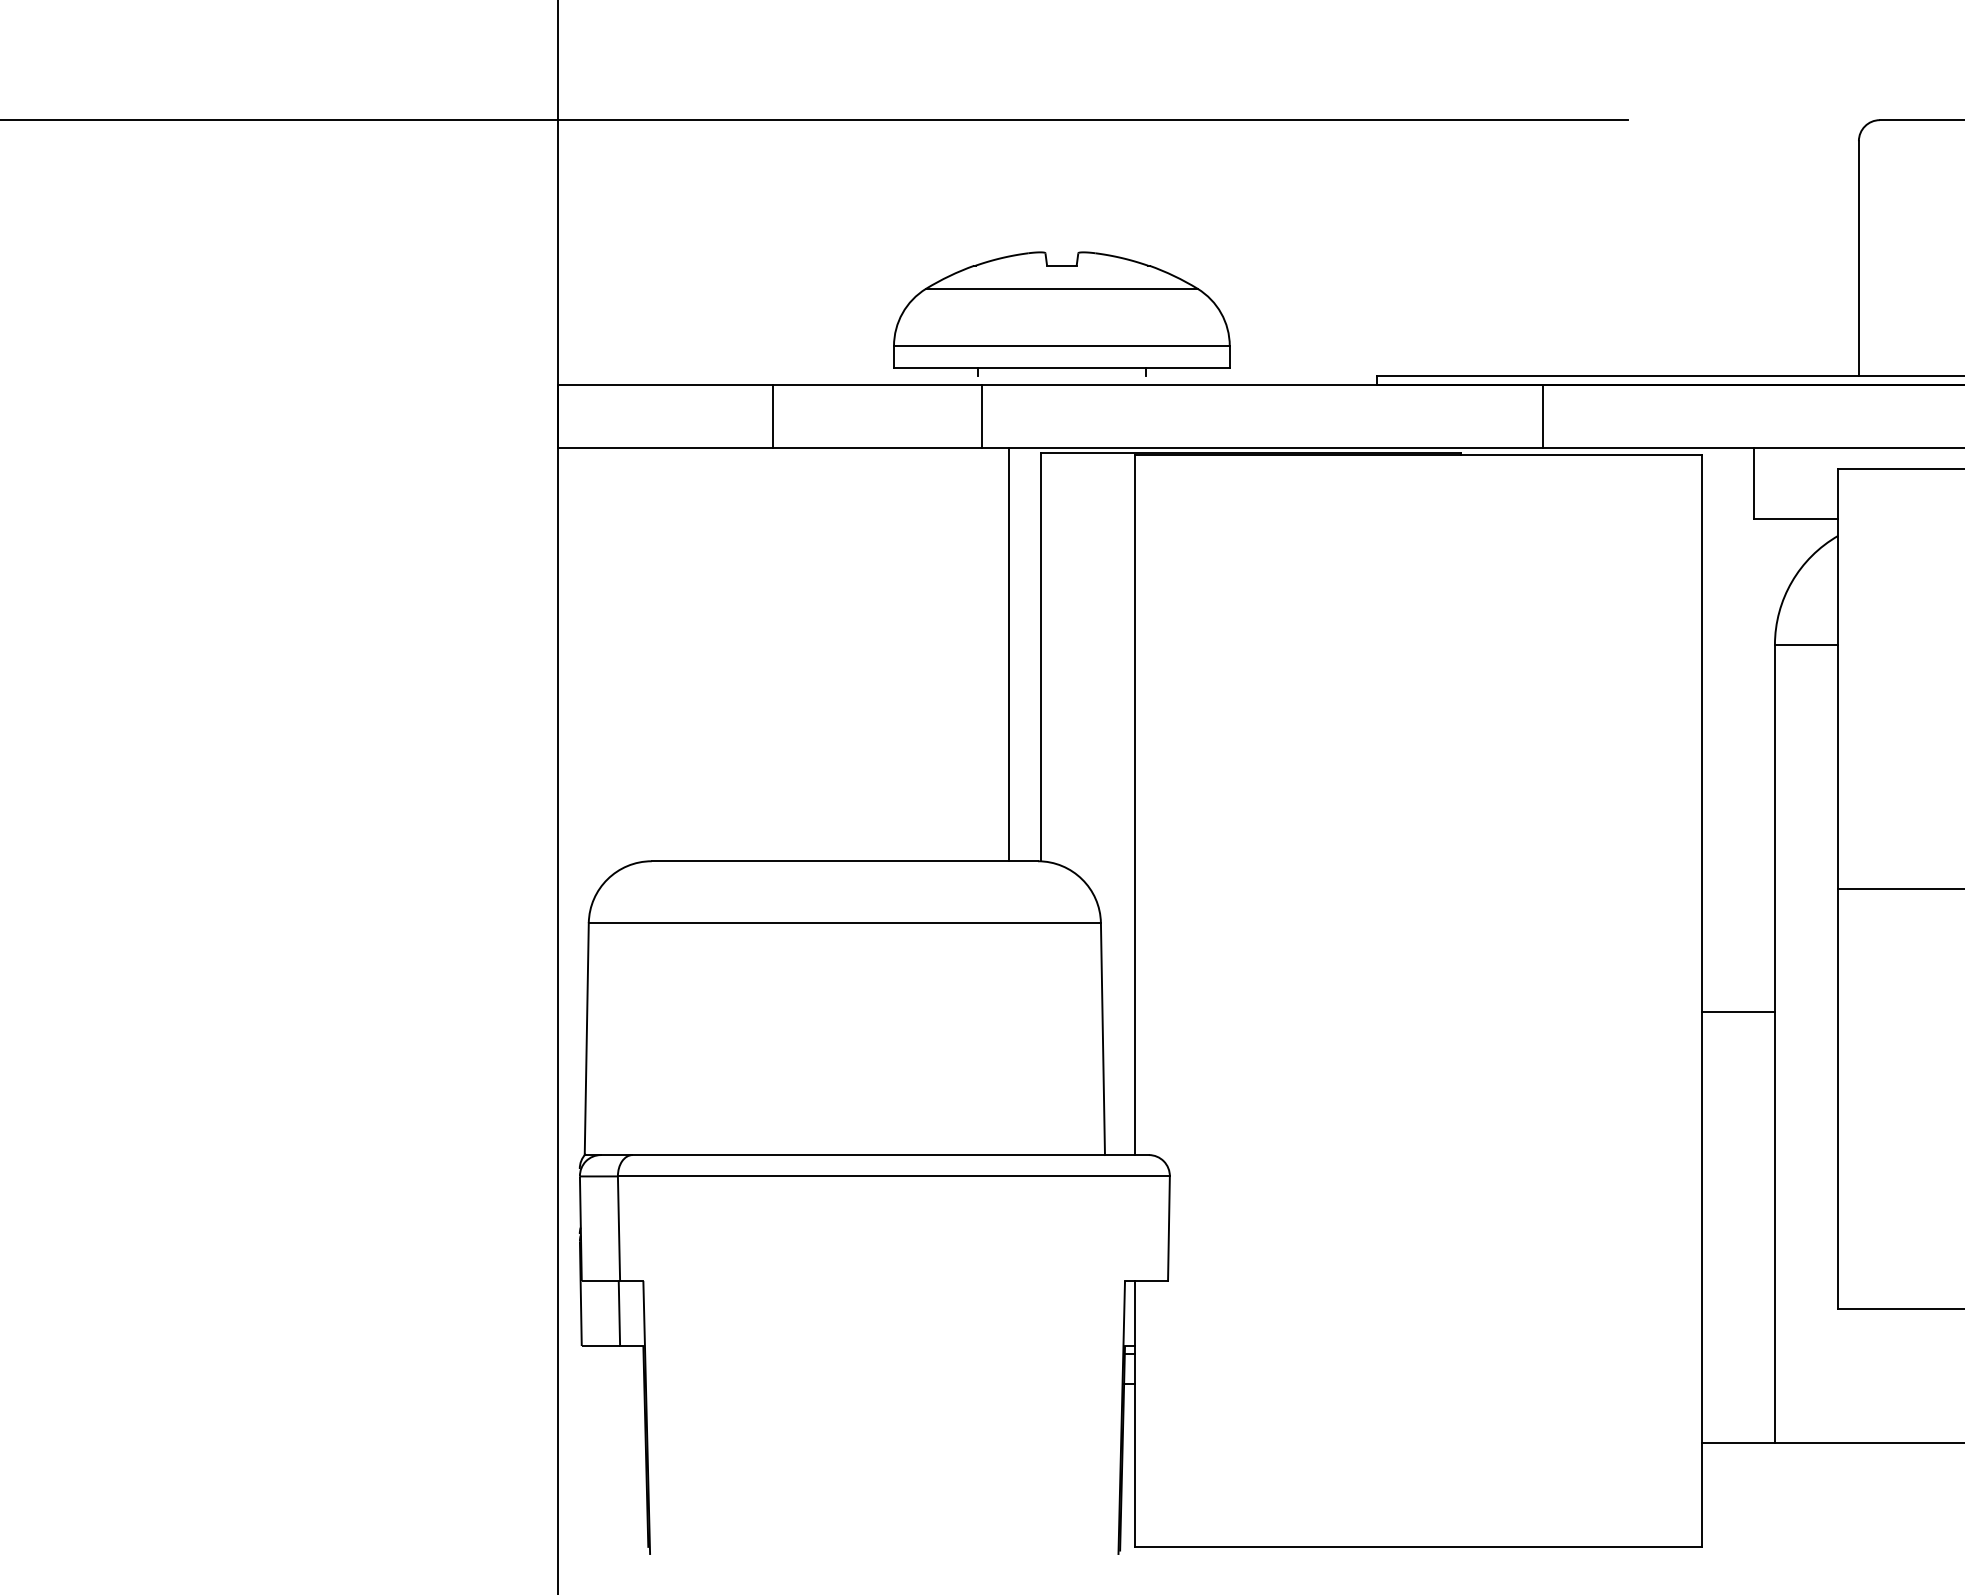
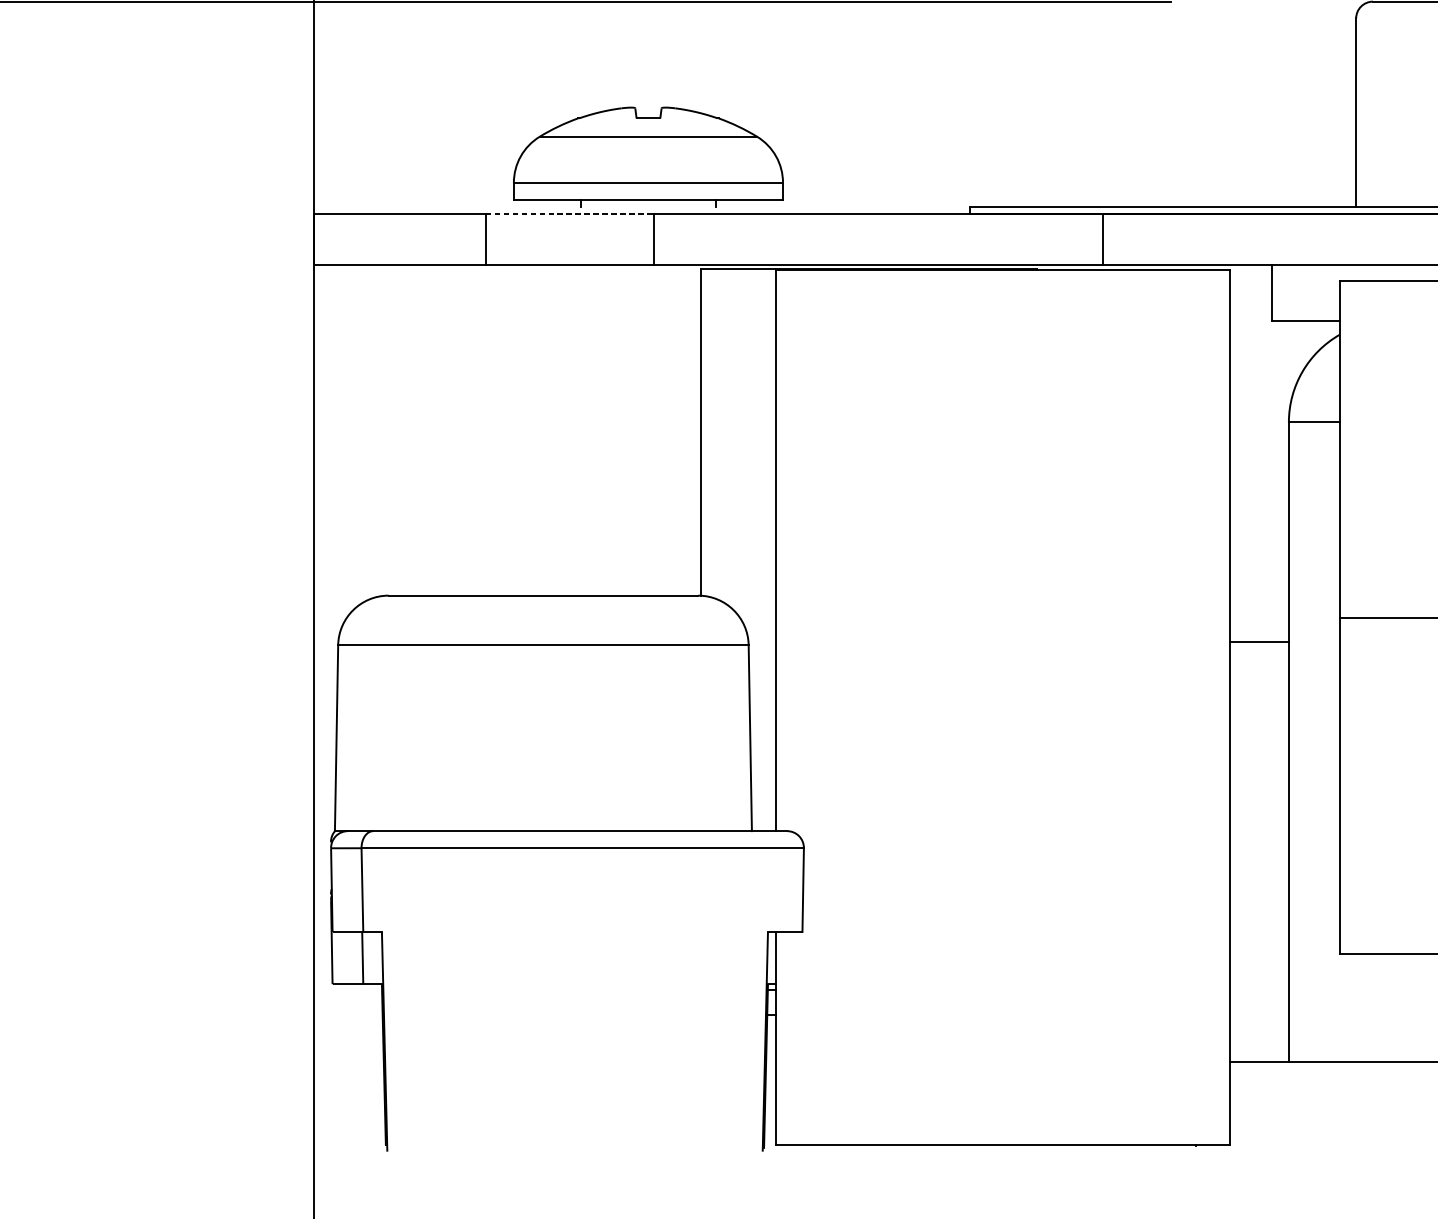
part: (1061, 313) -> (648, 156), moved
line: (877, 385) -> (569, 214), solid -> dashed
line: (1009, 654) -> (675, 429), removed
line: (1738, 1012) -> (1259, 642), moved

